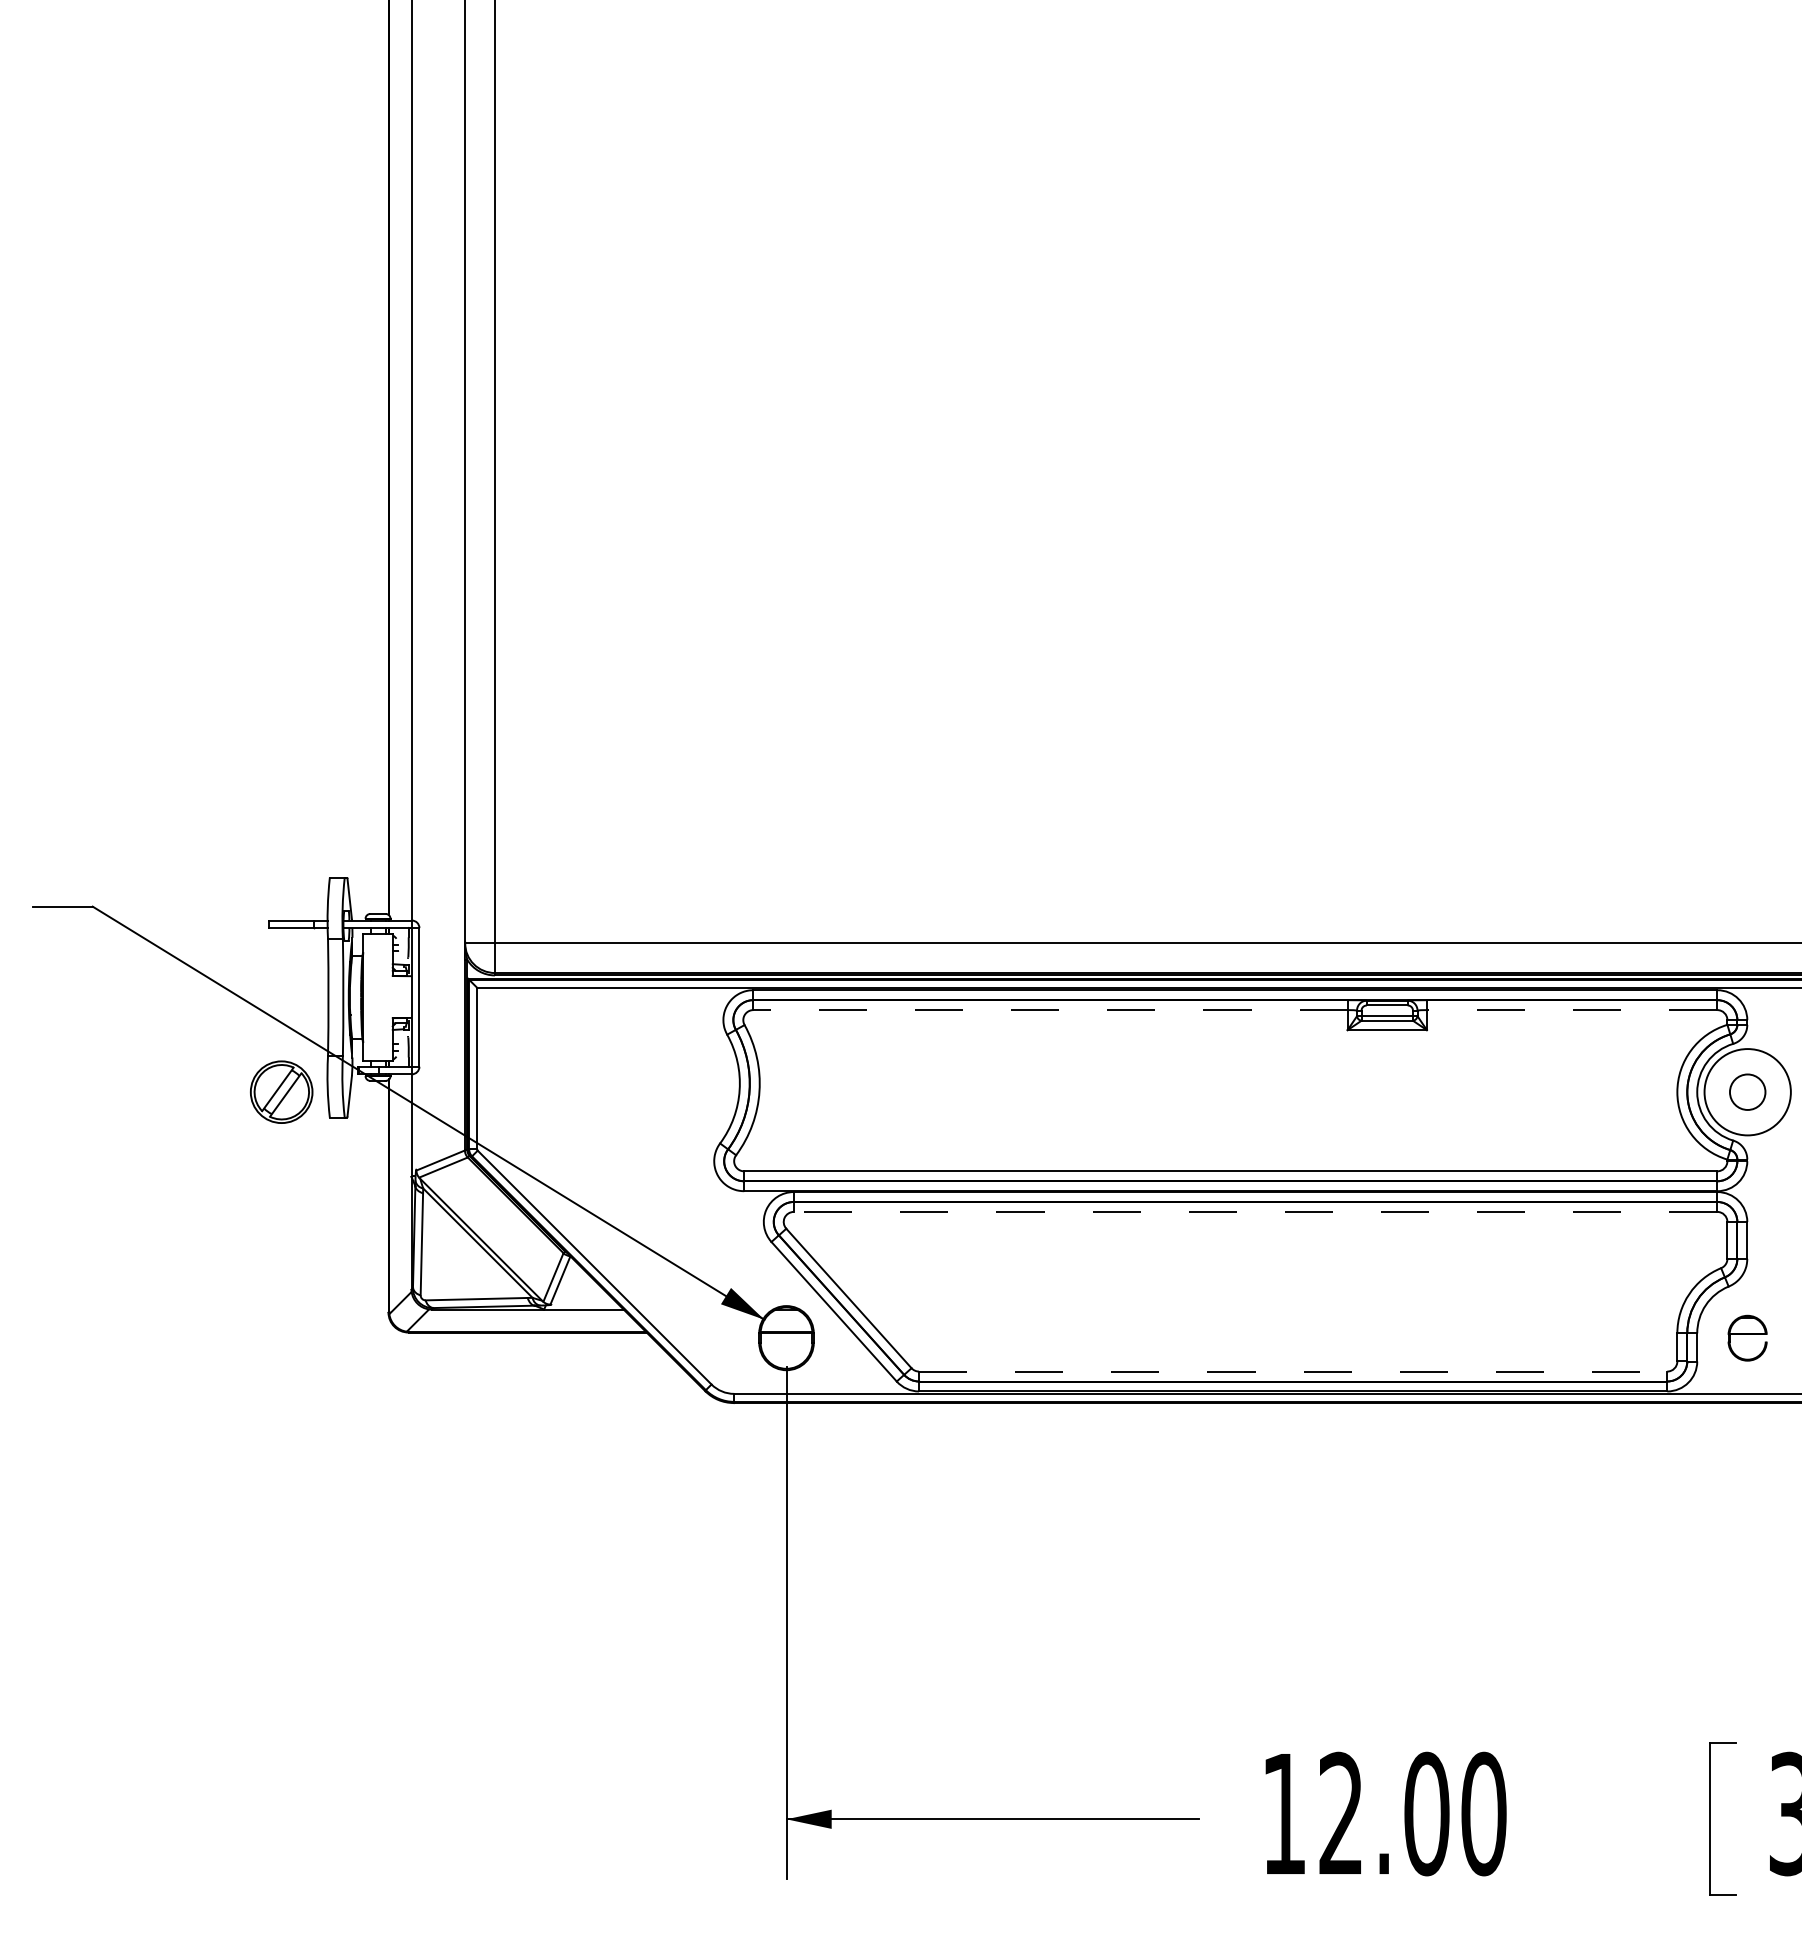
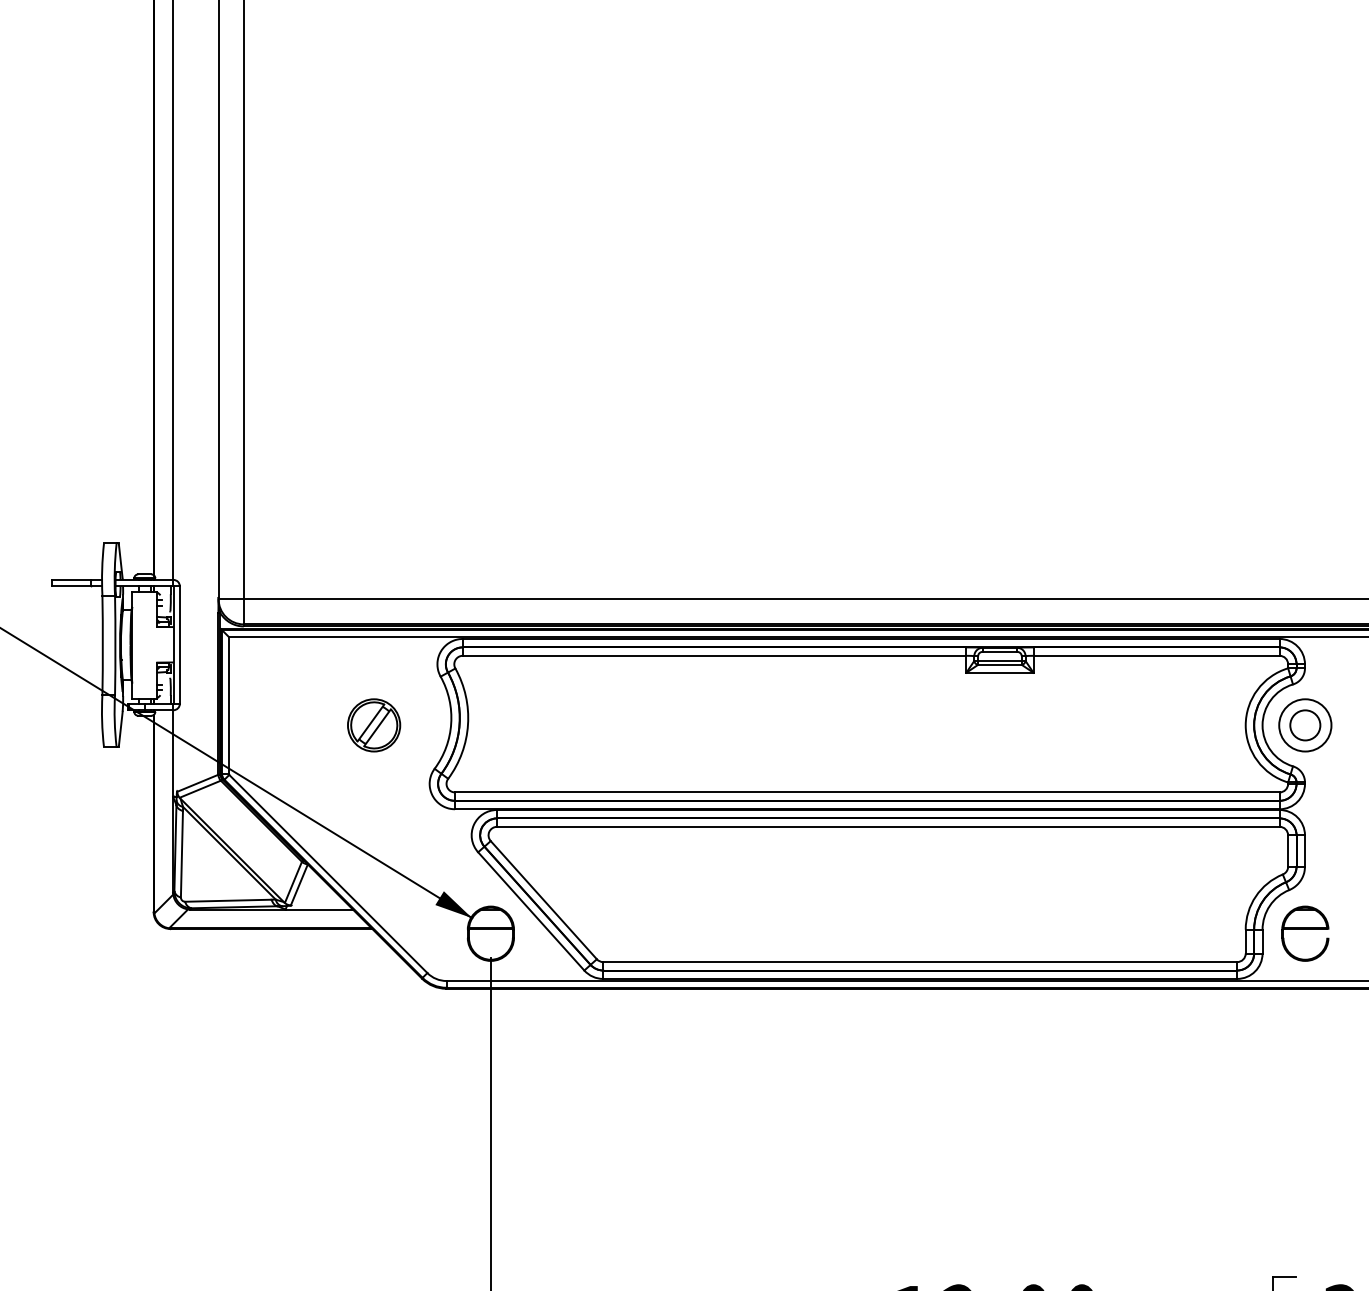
line: (1050, 1010) -> (714, 656), dashed -> solid
line: (1571, 1010) -> (1156, 656), dashed -> solid
part: (281, 1091) -> (373, 724), moved
circle: (1747, 1092) -> (1305, 725), size x0.71
line: (1255, 1211) -> (888, 826), dashed -> solid
part: (1747, 1338) -> (1305, 934), size x1.43
line: (1293, 1371) -> (920, 962), dashed -> solid

